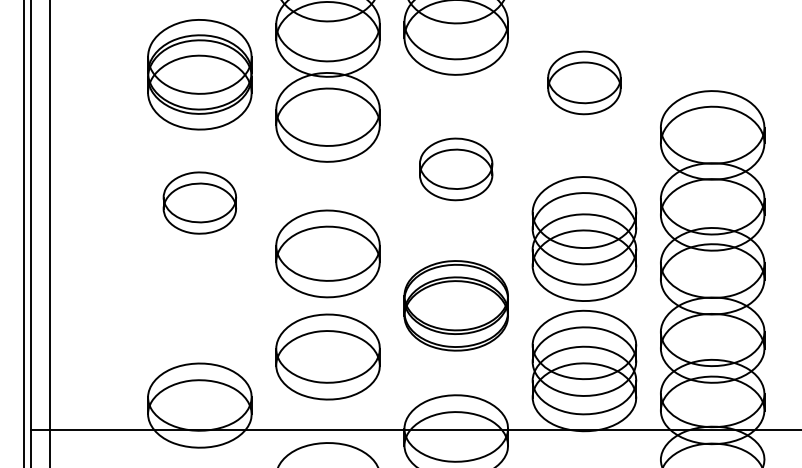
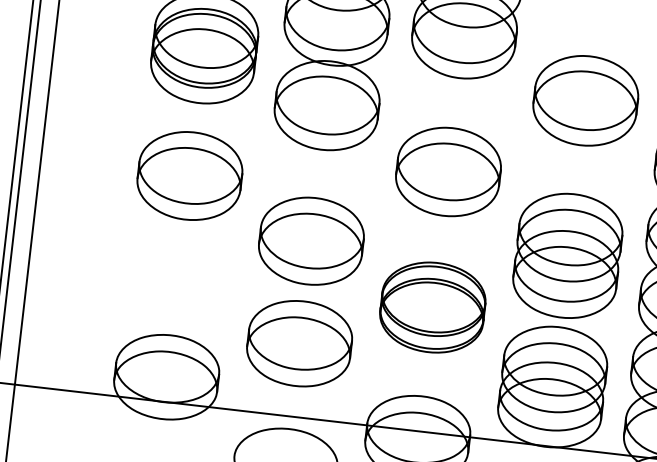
part: (584, 82) -> (585, 100), size x1.43
part: (455, 169) -> (447, 172), size x1.43
part: (199, 202) -> (189, 175), size x1.43

